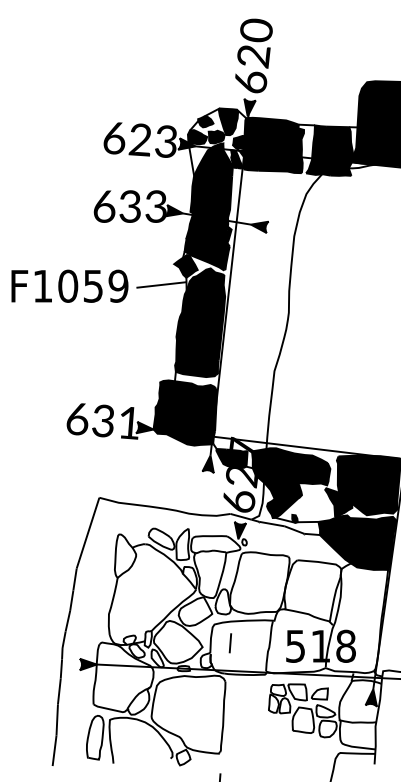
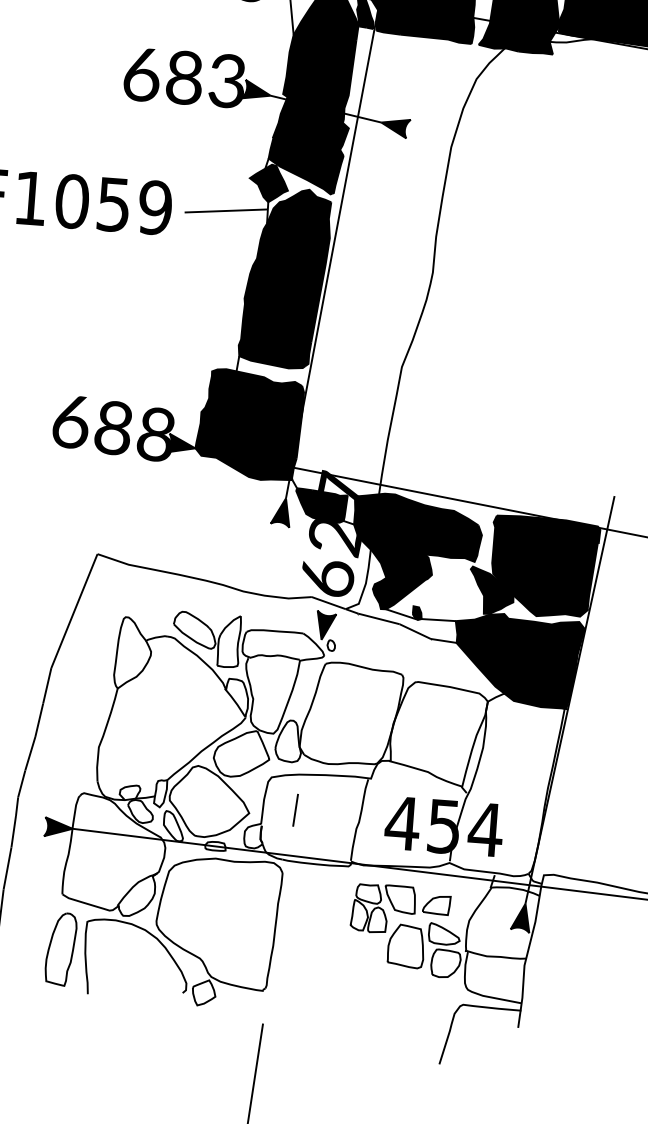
text: (130, 206) -> (184, 77), 633 -> 683
text: (115, 421) -> (133, 430), 631 -> 688
text: (320, 645) -> (443, 825), 518 -> 454

